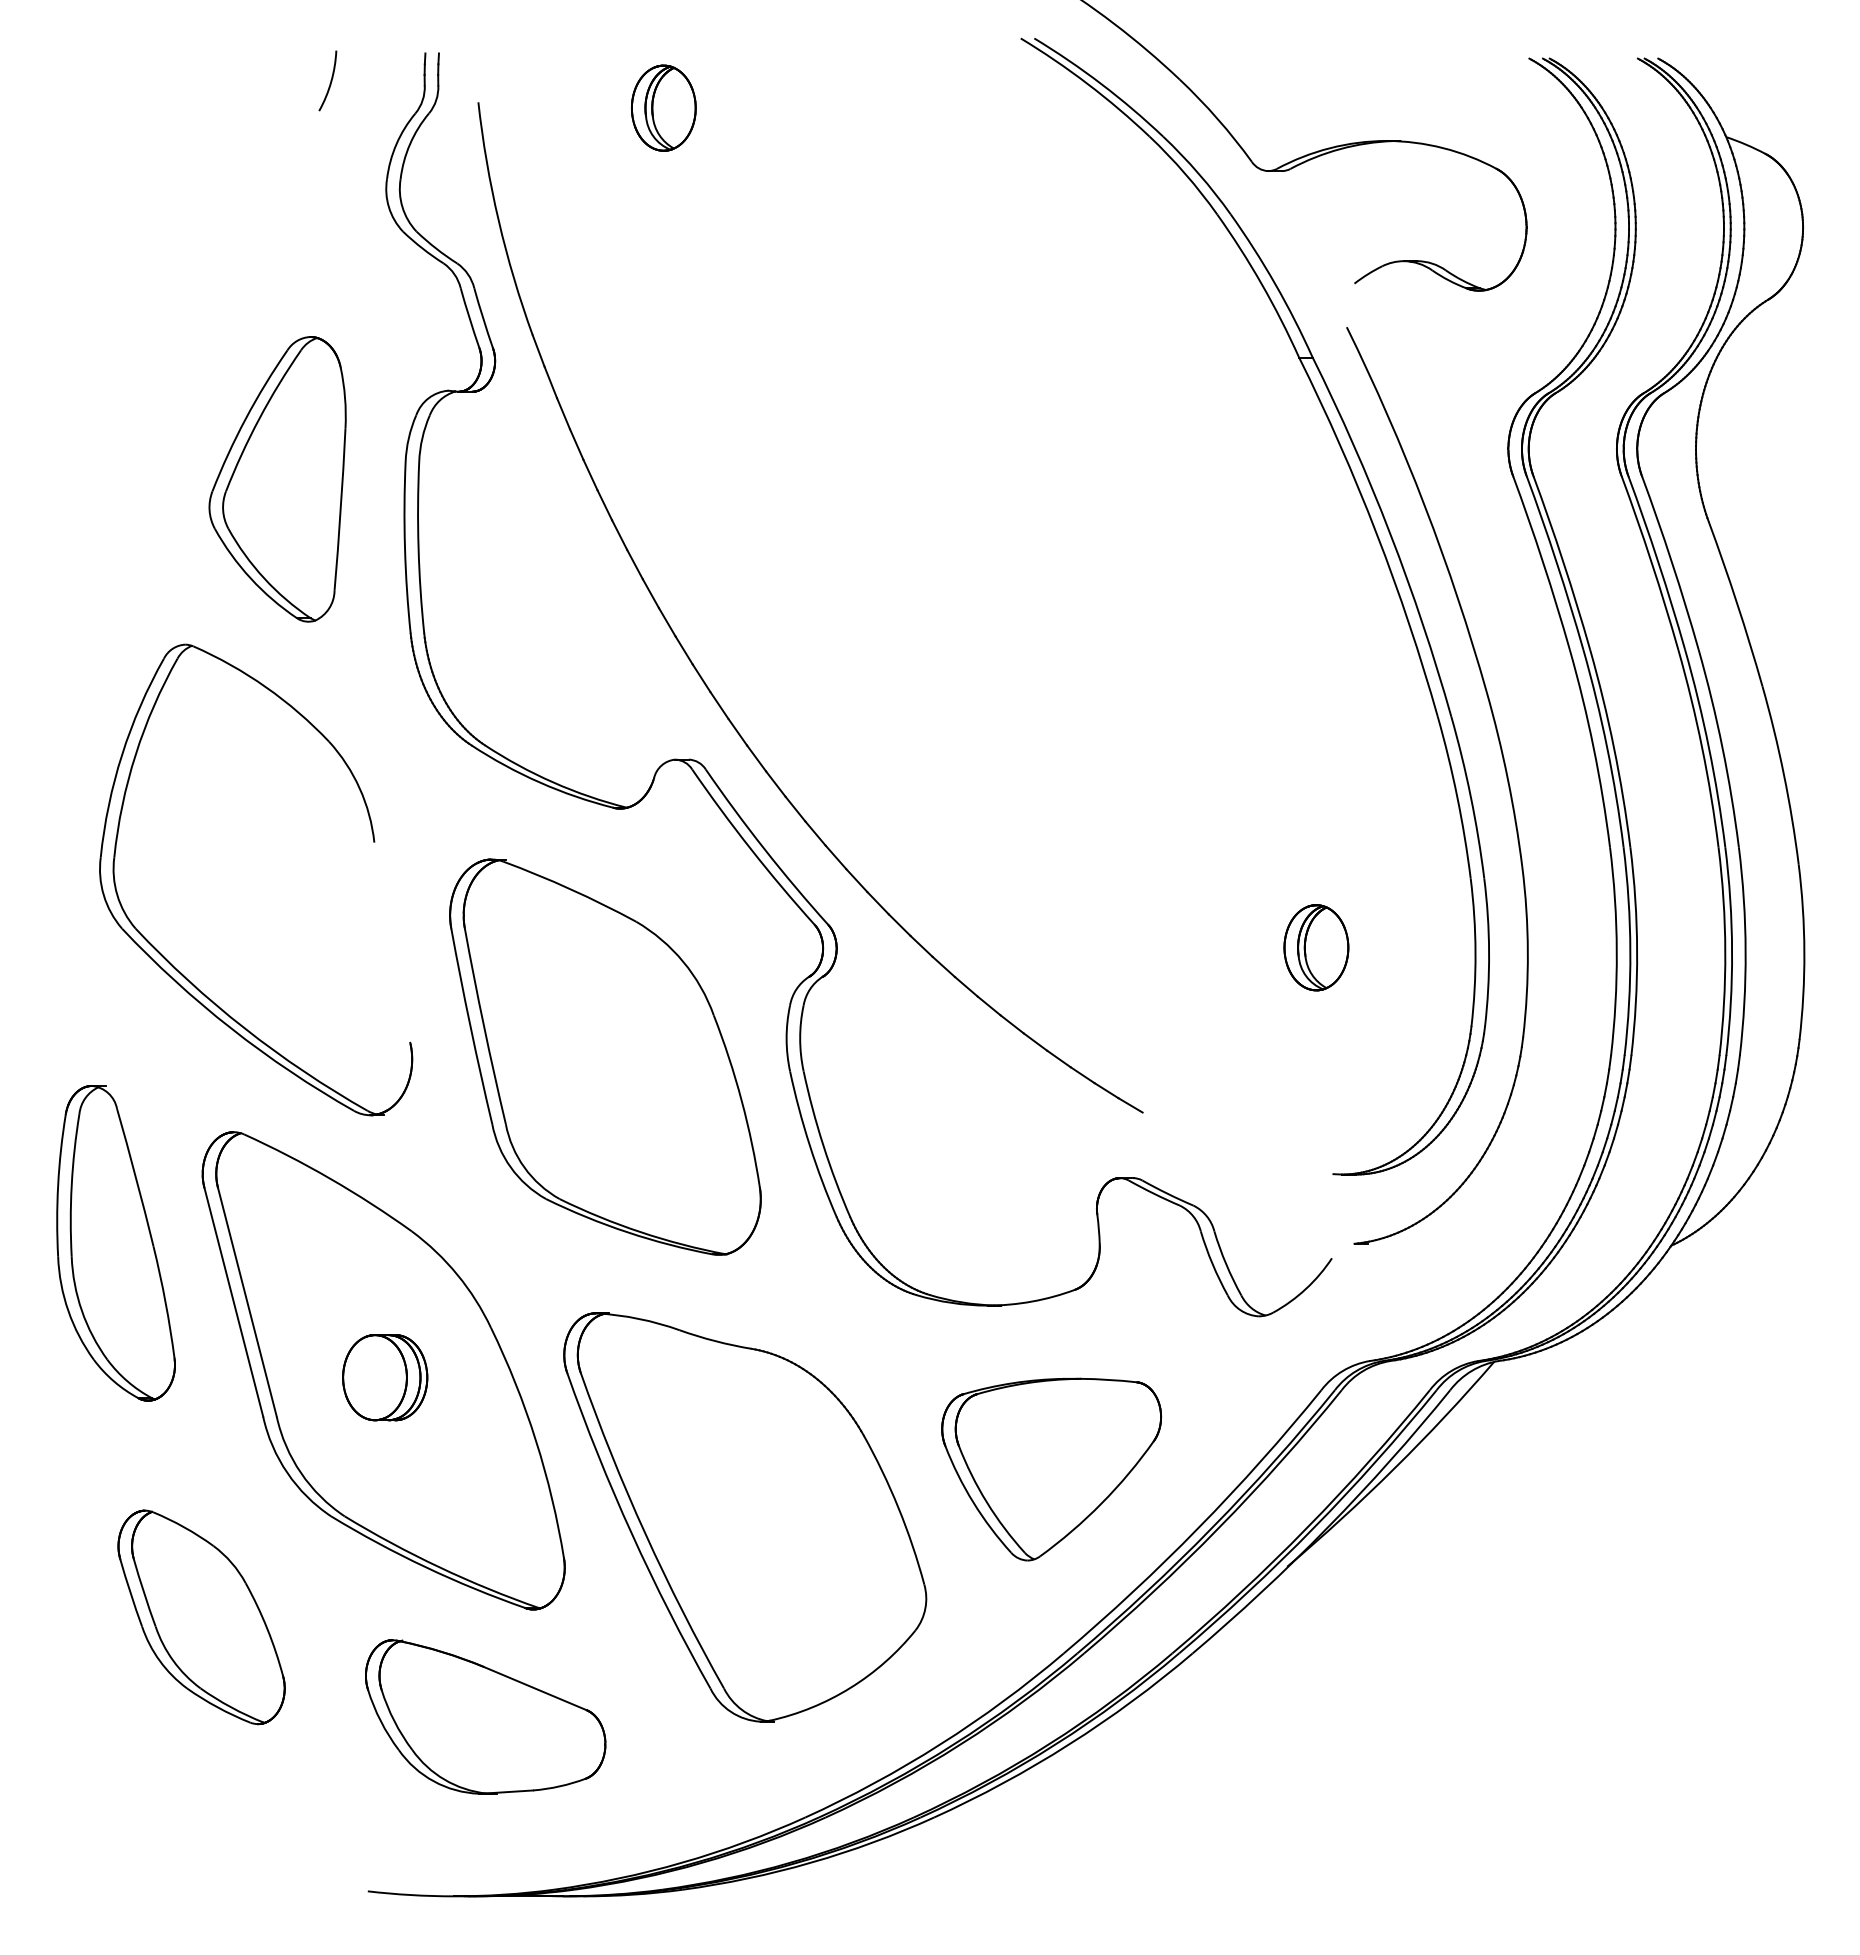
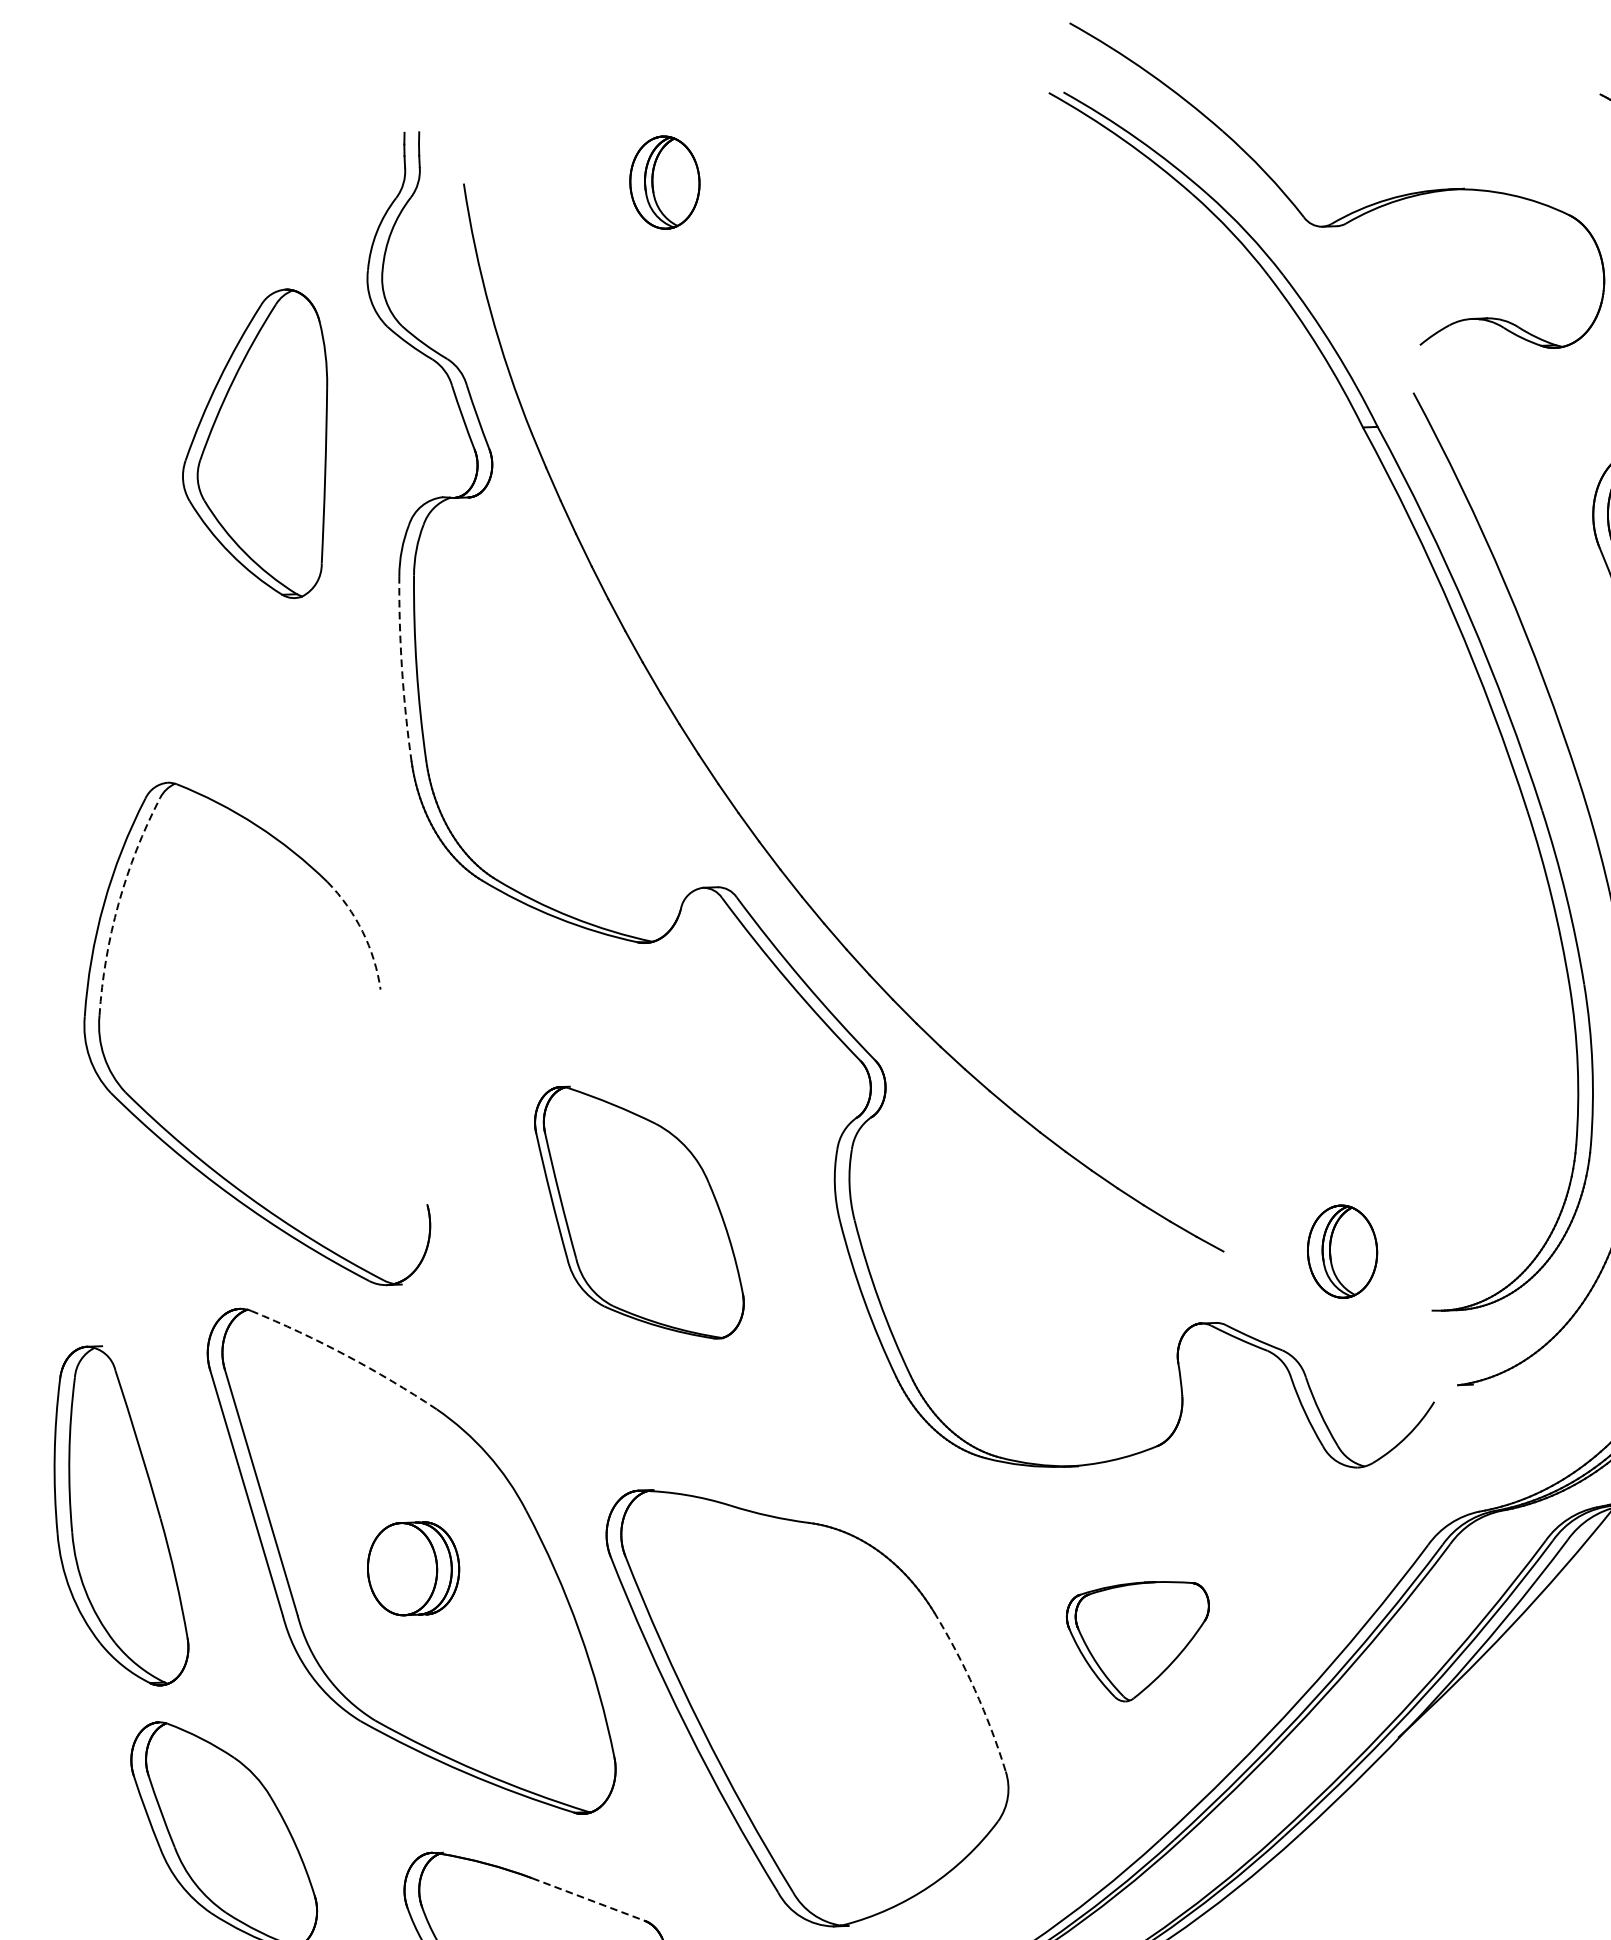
arc: (330, 80) -> (302, 165), removed
part: (277, 479) -> (255, 445), moved
arc: (404, 547) -> (401, 668), solid -> dashed
arc: (135, 754) -> (118, 903), solid -> dashed
arc: (359, 788) -> (362, 931), solid -> dashed
part: (1316, 947) -> (1342, 1251), moved
part: (605, 1056) -> (639, 1212), size x0.6
arc: (330, 1178) -> (346, 1355), solid -> dashed
part: (115, 1243) -> (119, 1516), moved
part: (1051, 1469) -> (1138, 1641), size x0.6
arc: (898, 1508) -> (974, 1690), solid -> dashed
line: (535, 1688) -> (588, 1899), solid -> dashed

